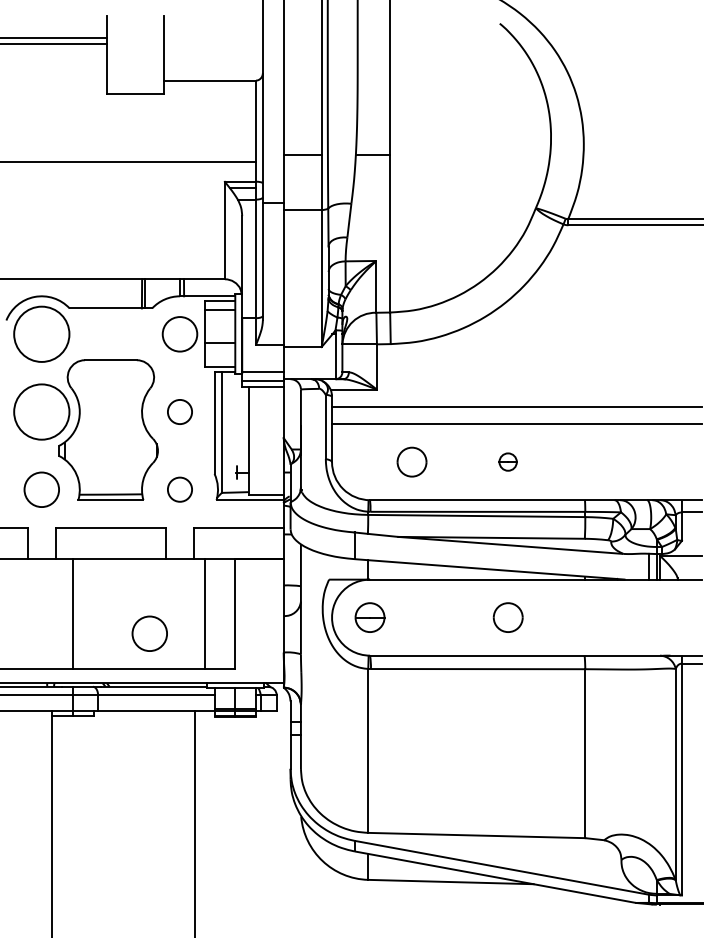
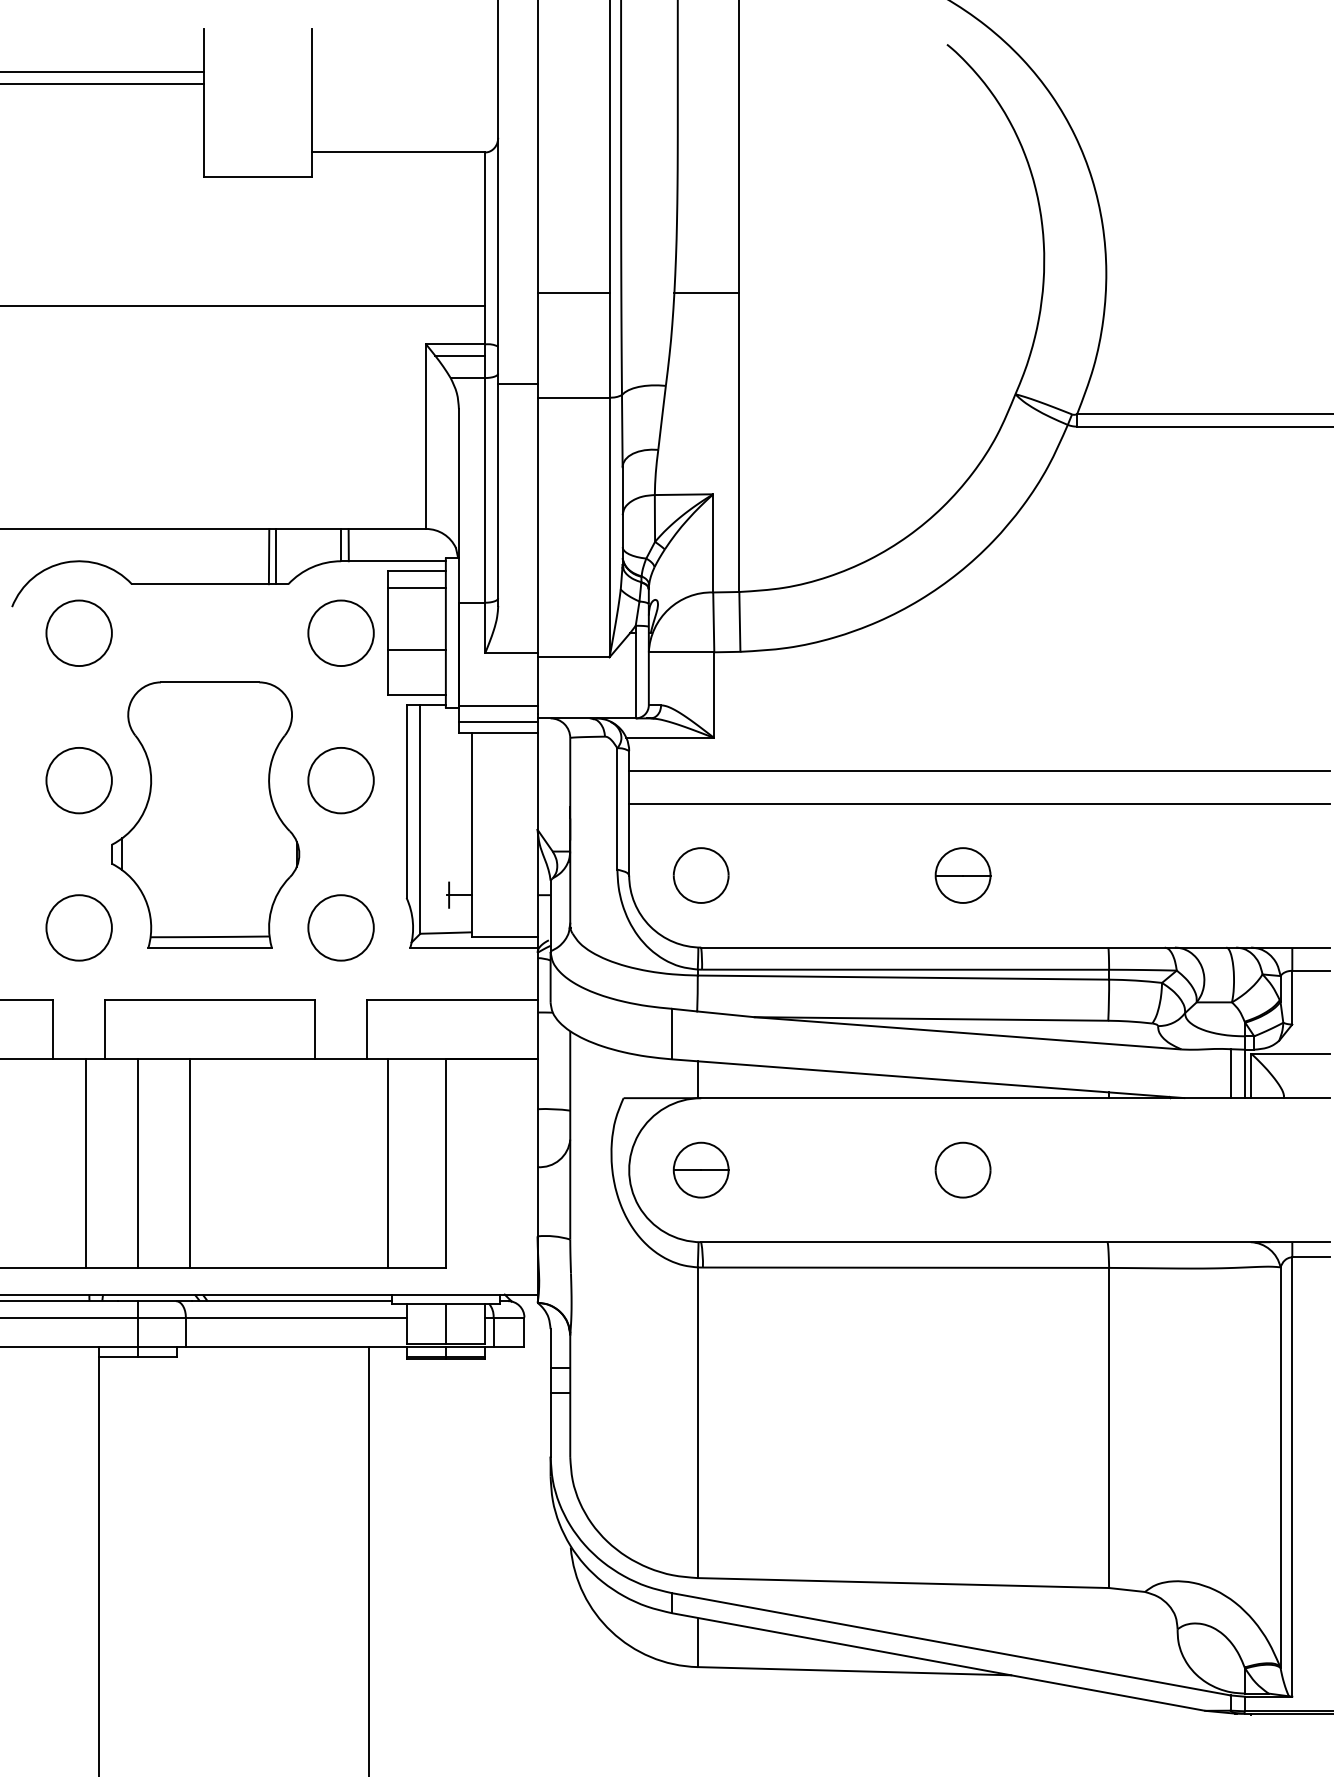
circle: (41, 334) -> (78, 633), size x0.62
circle: (41, 411) -> (78, 779), size x0.62
circle: (179, 411) -> (340, 779), size x1.43
part: (411, 461) -> (700, 874), moved
part: (507, 461) -> (961, 874), size x1.67
circle: (179, 489) -> (340, 927), size x1.43
line: (45, 613) -> (86, 1162), added
line: (100, 613) -> (190, 1162), added
circle: (149, 633) -> (283, 1200), removed

